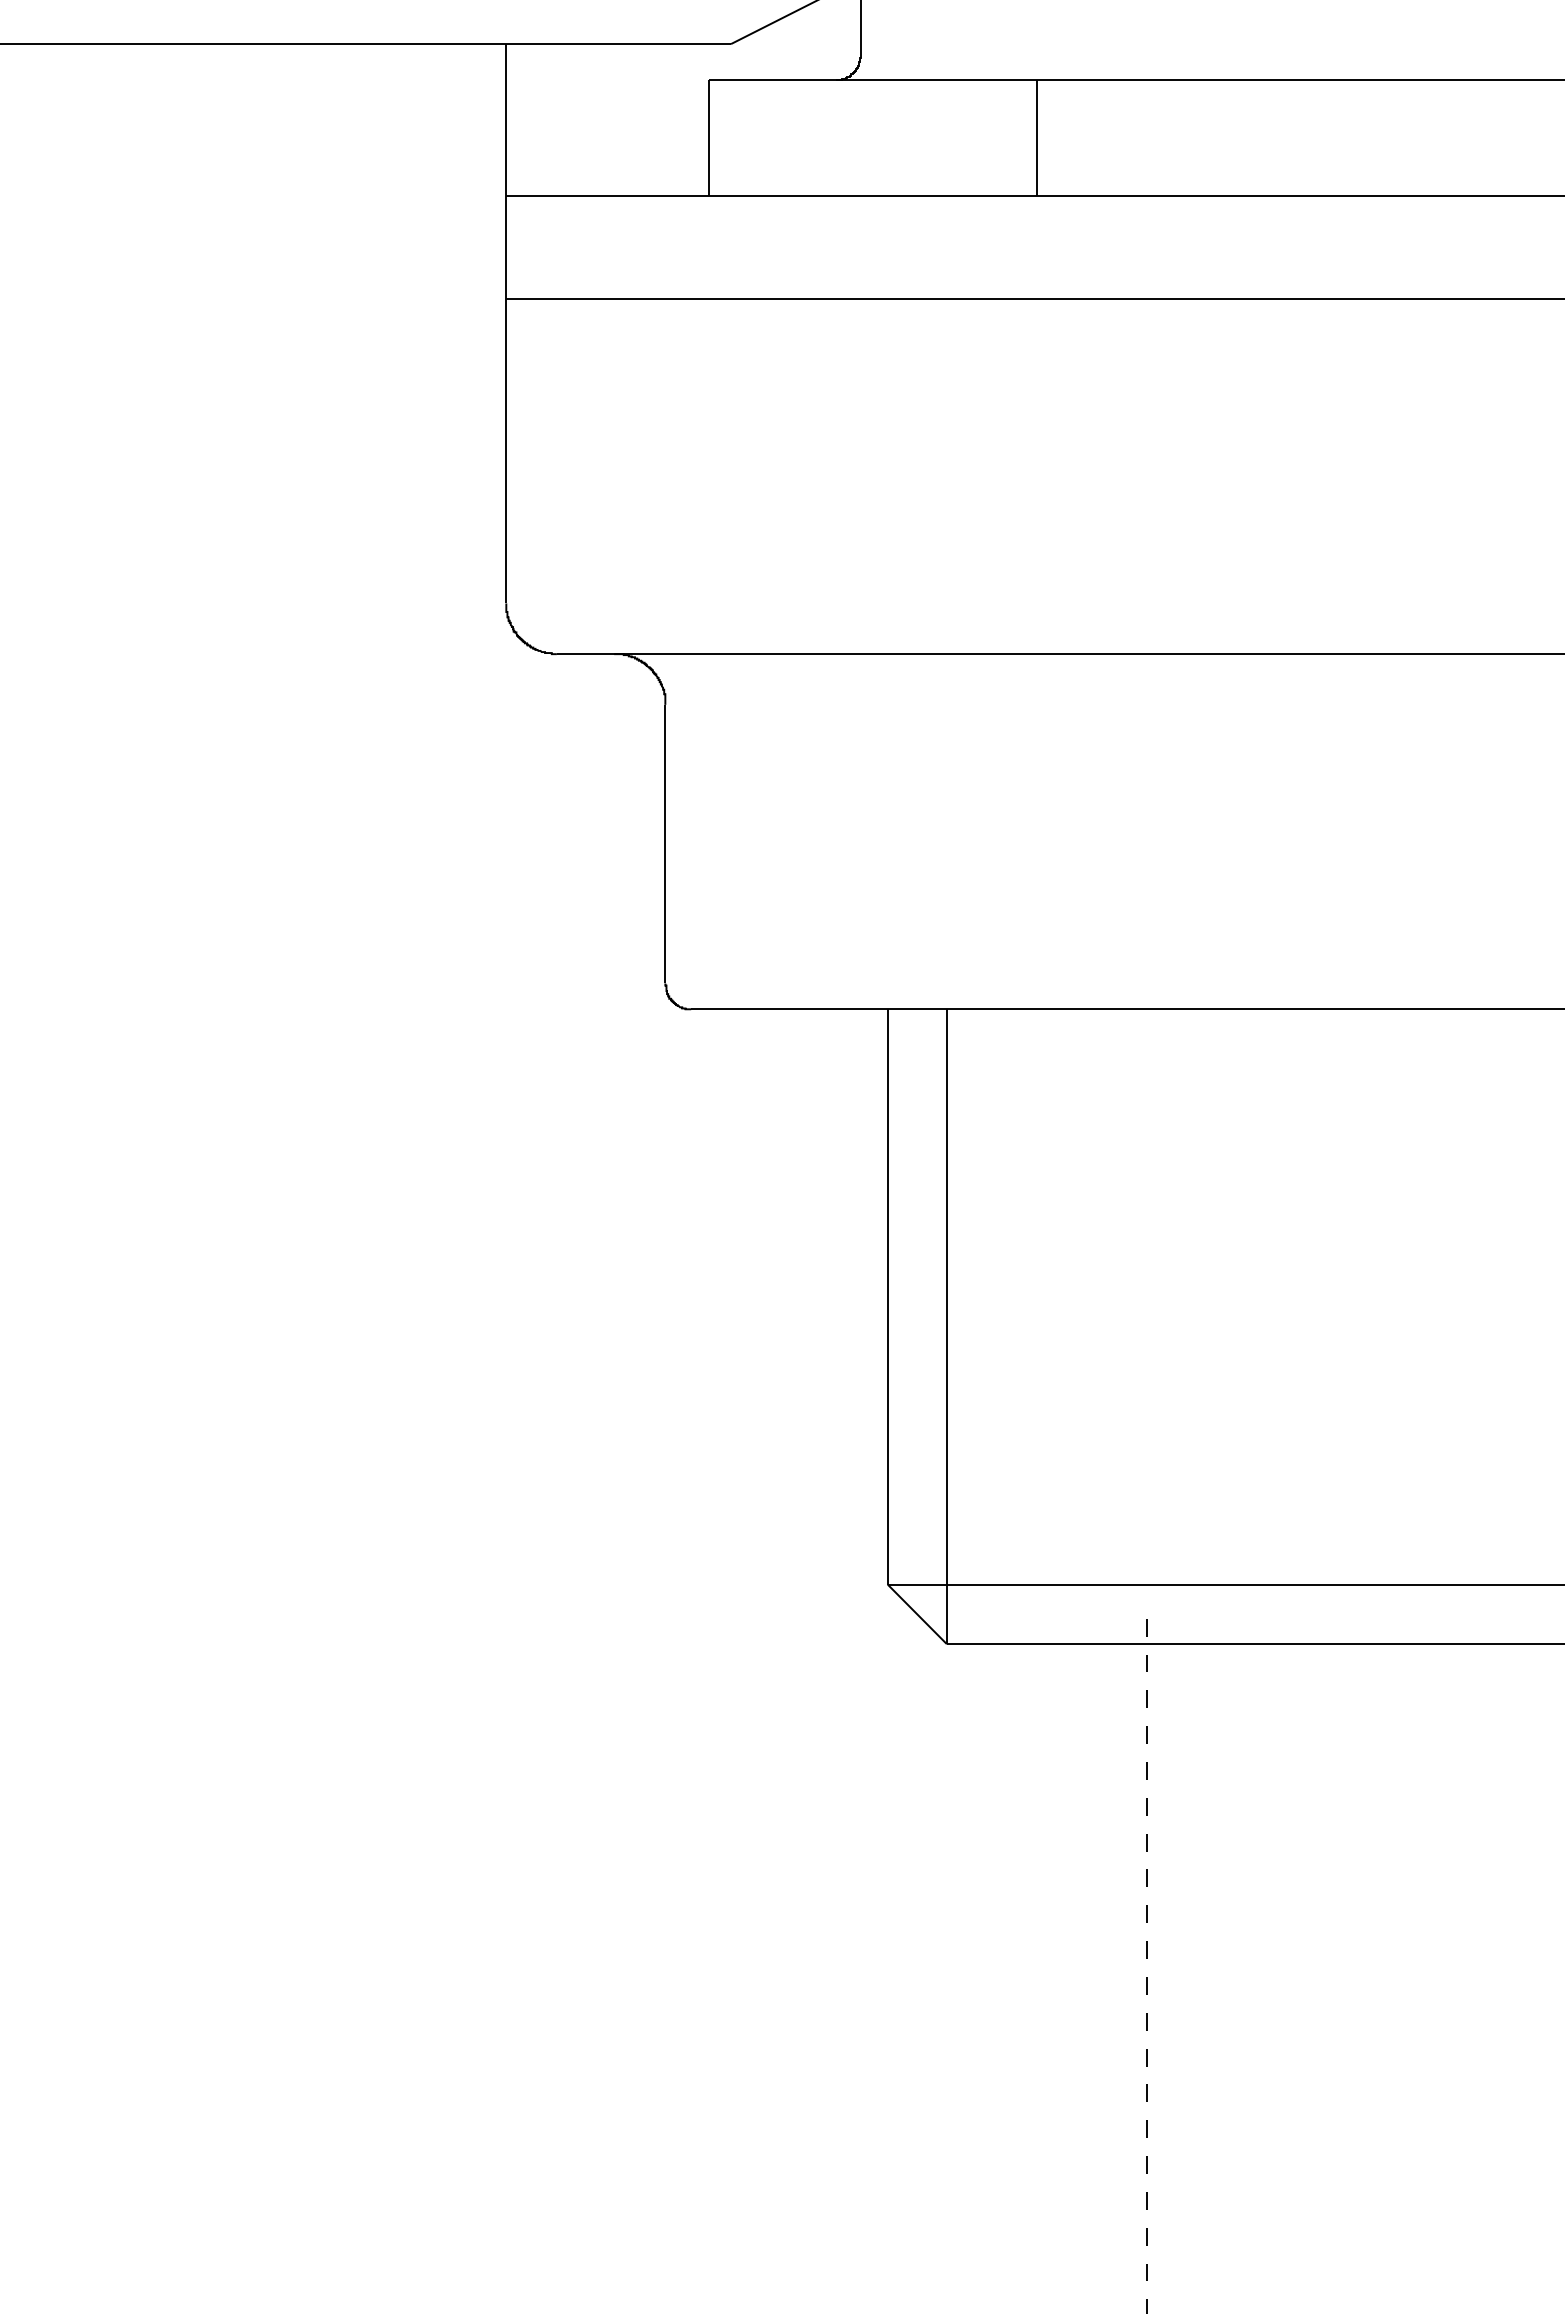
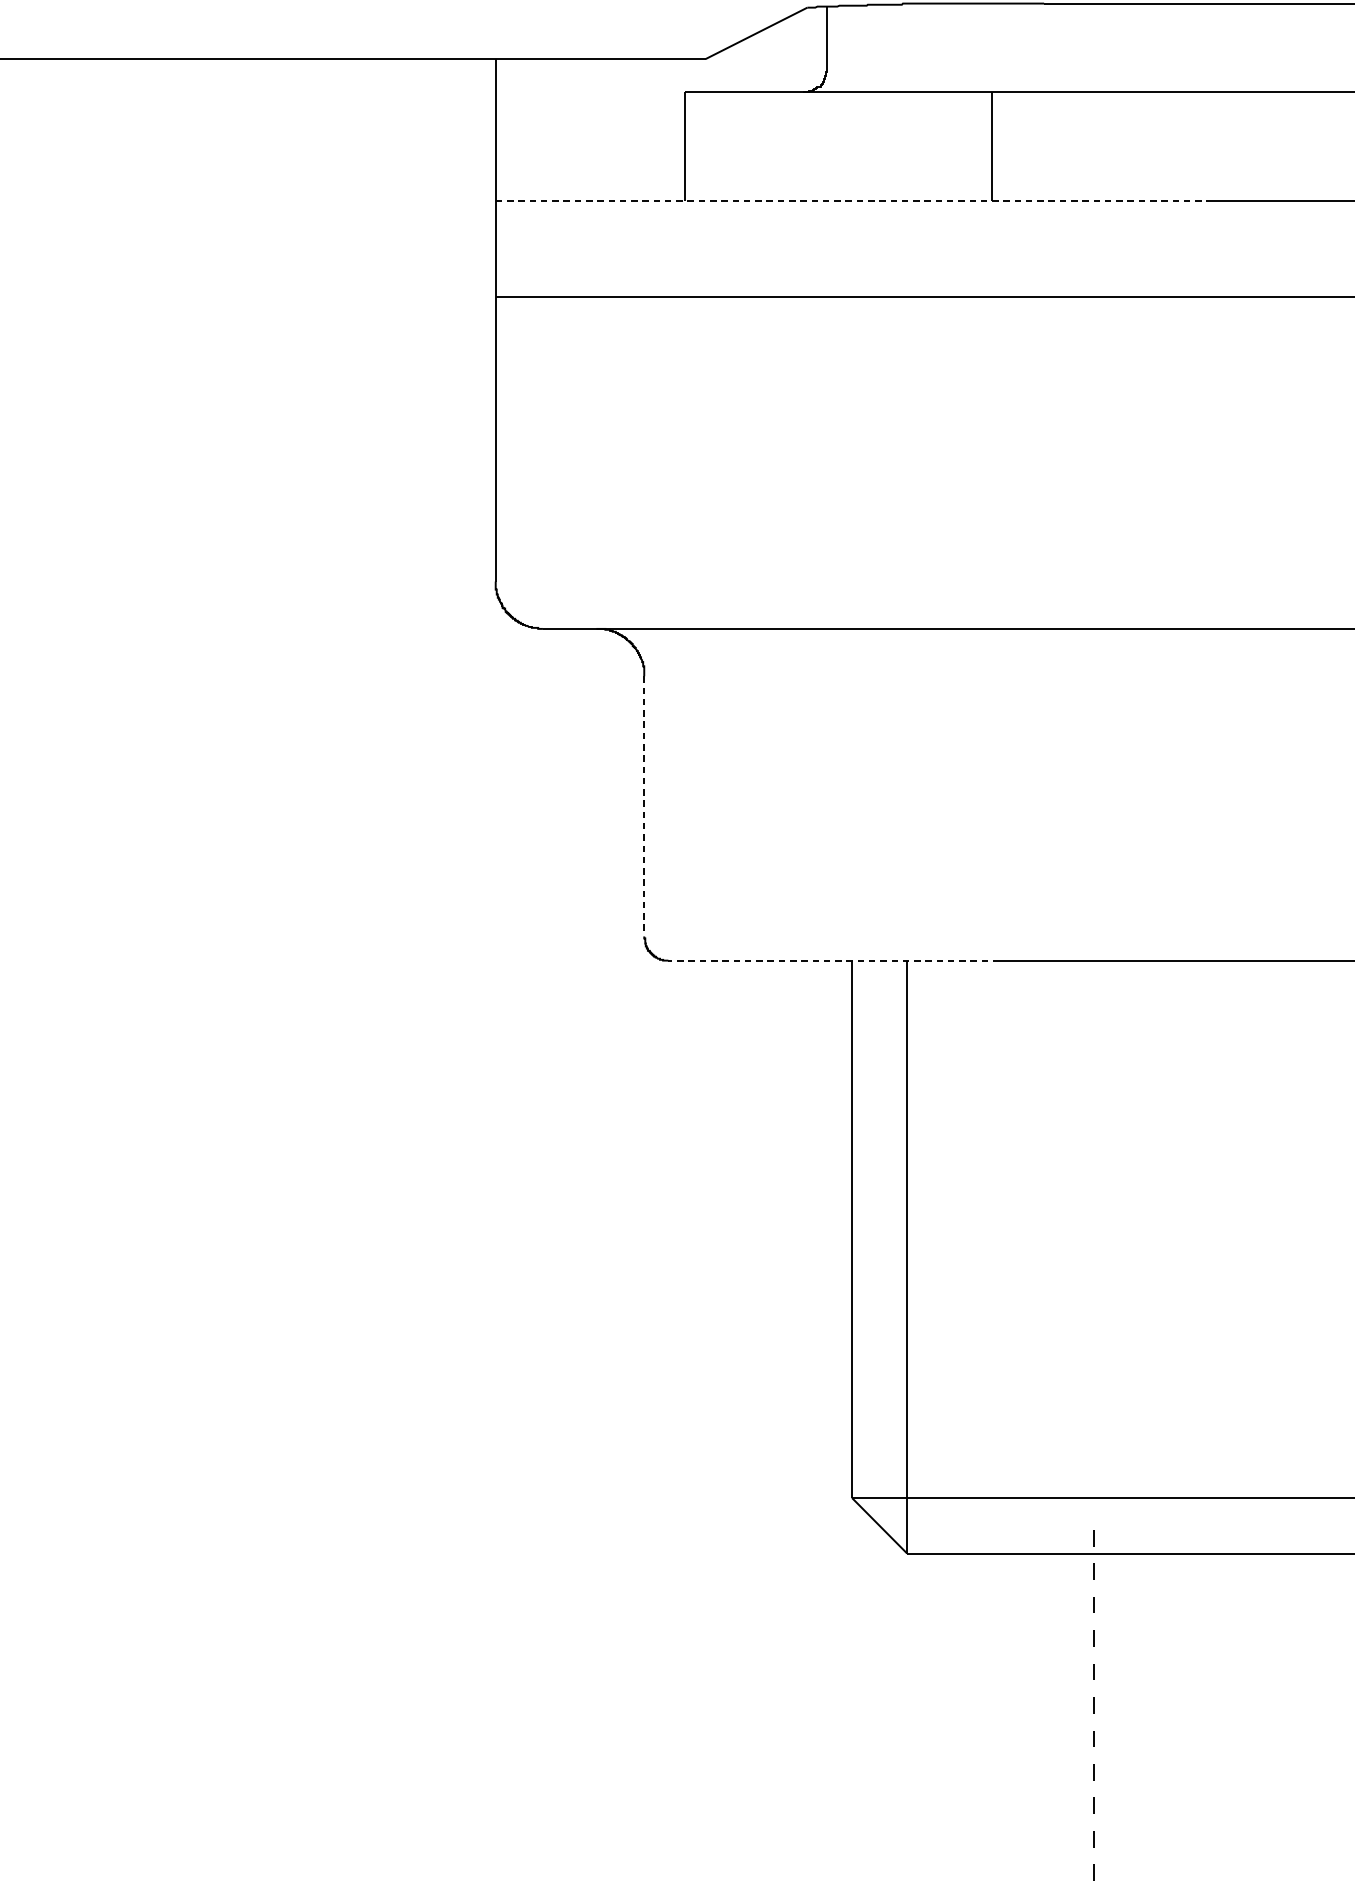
line: (887, 196) -> (851, 201), solid -> dashed
line: (665, 844) -> (644, 806), solid -> dashed
line: (869, 1009) -> (834, 960), solid -> dashed

